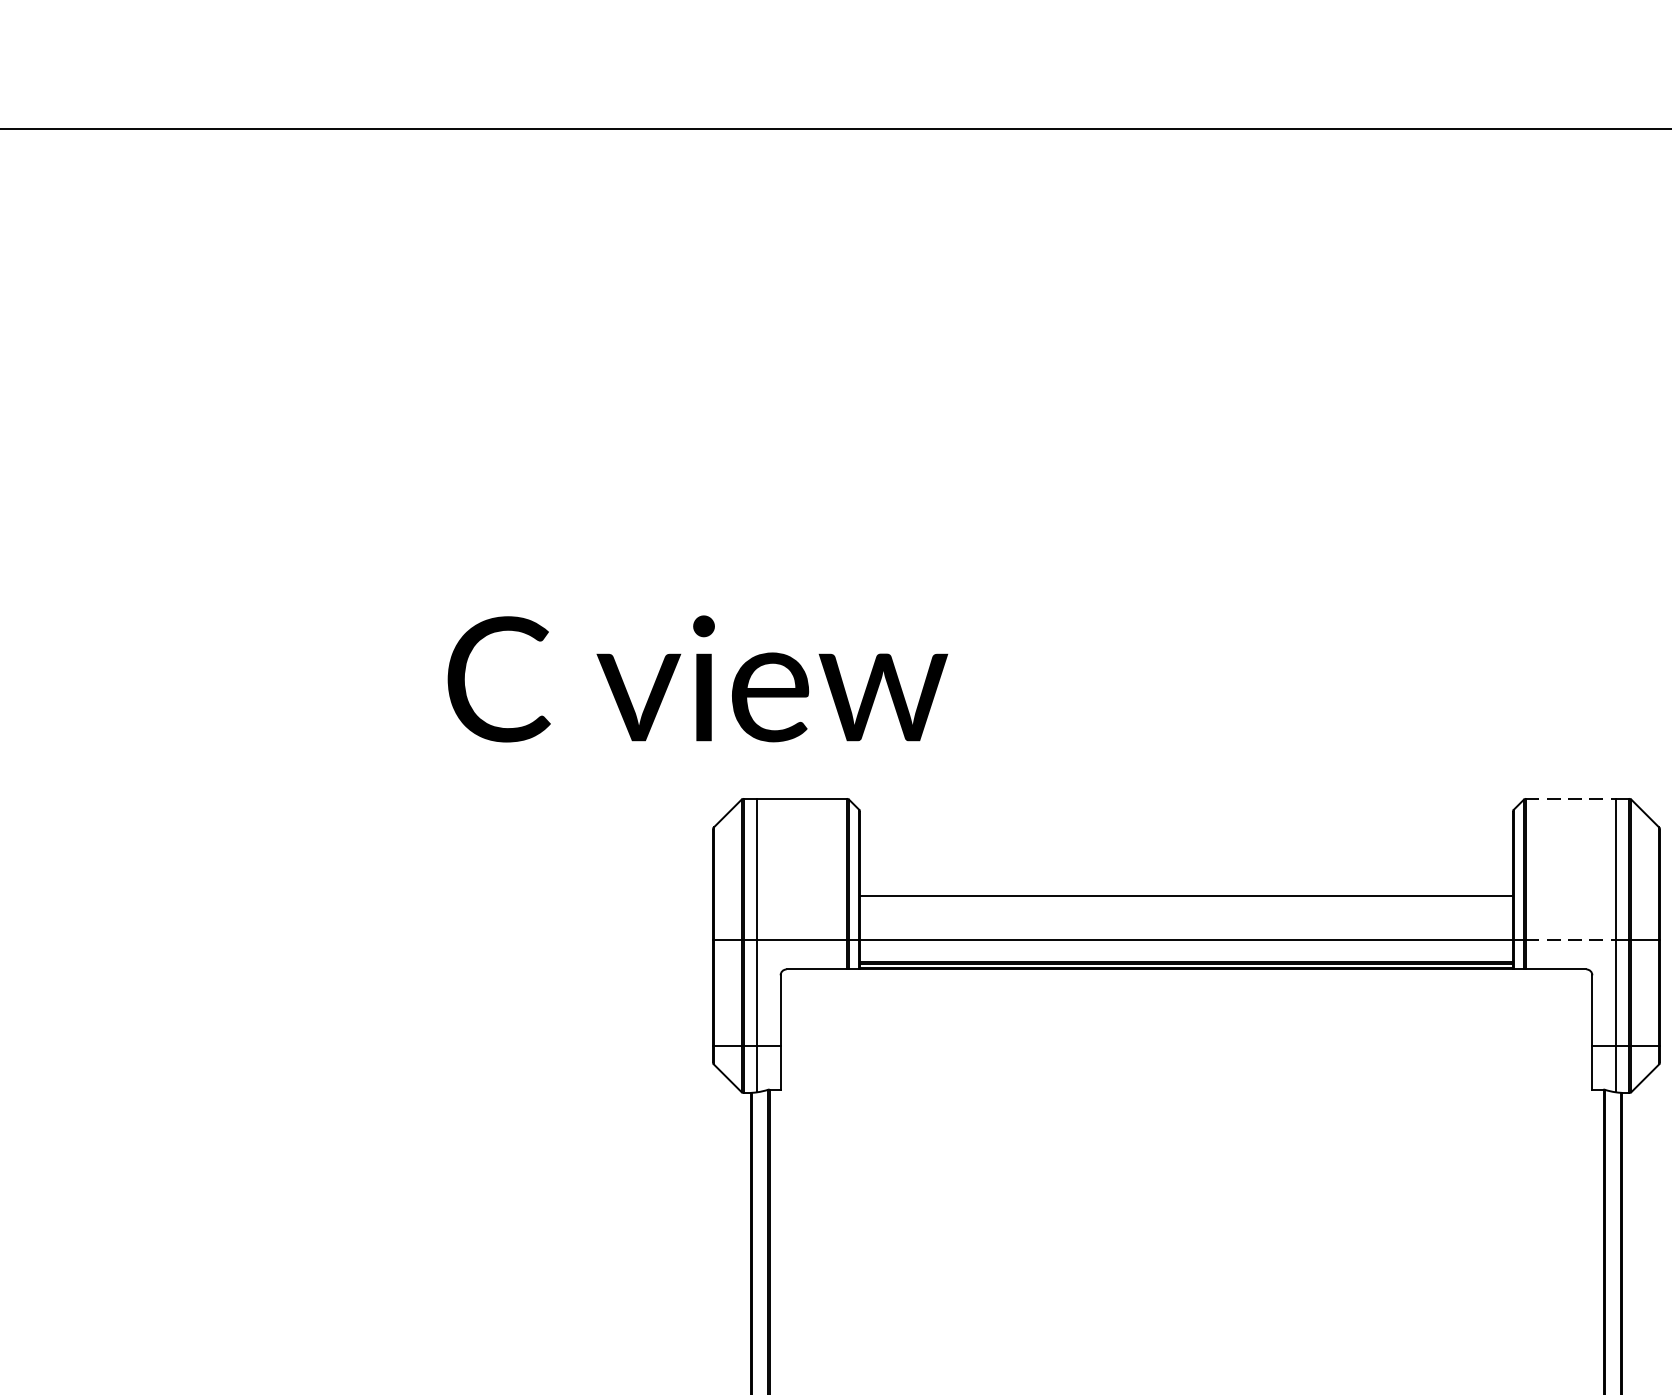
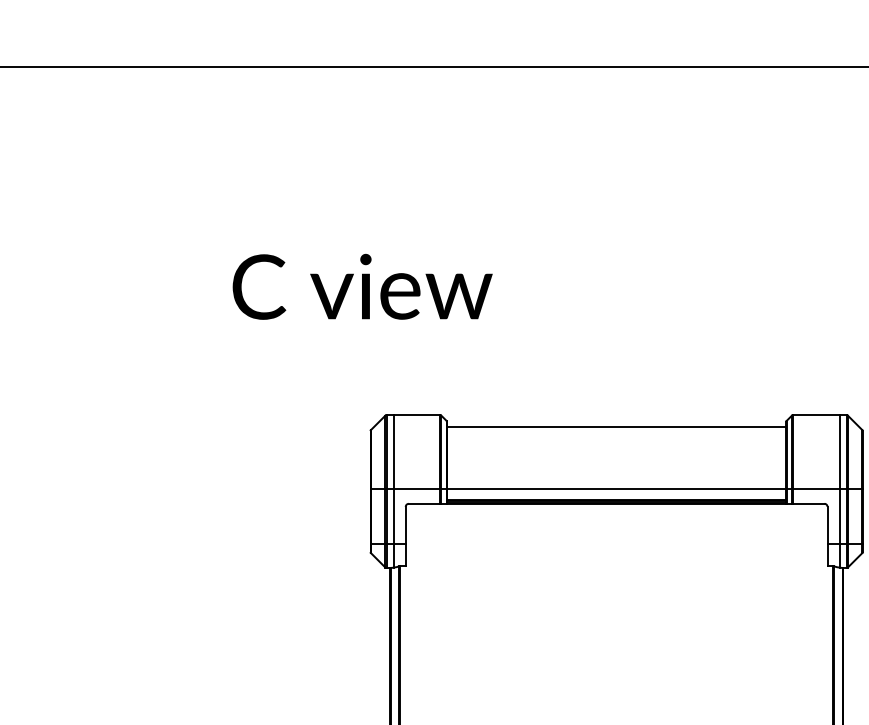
text: (697, 678) -> (362, 286), moved
line: (1571, 799) -> (816, 415), dashed -> solid
line: (1186, 895) -> (616, 427), moved
line: (1571, 939) -> (816, 488), dashed -> solid

